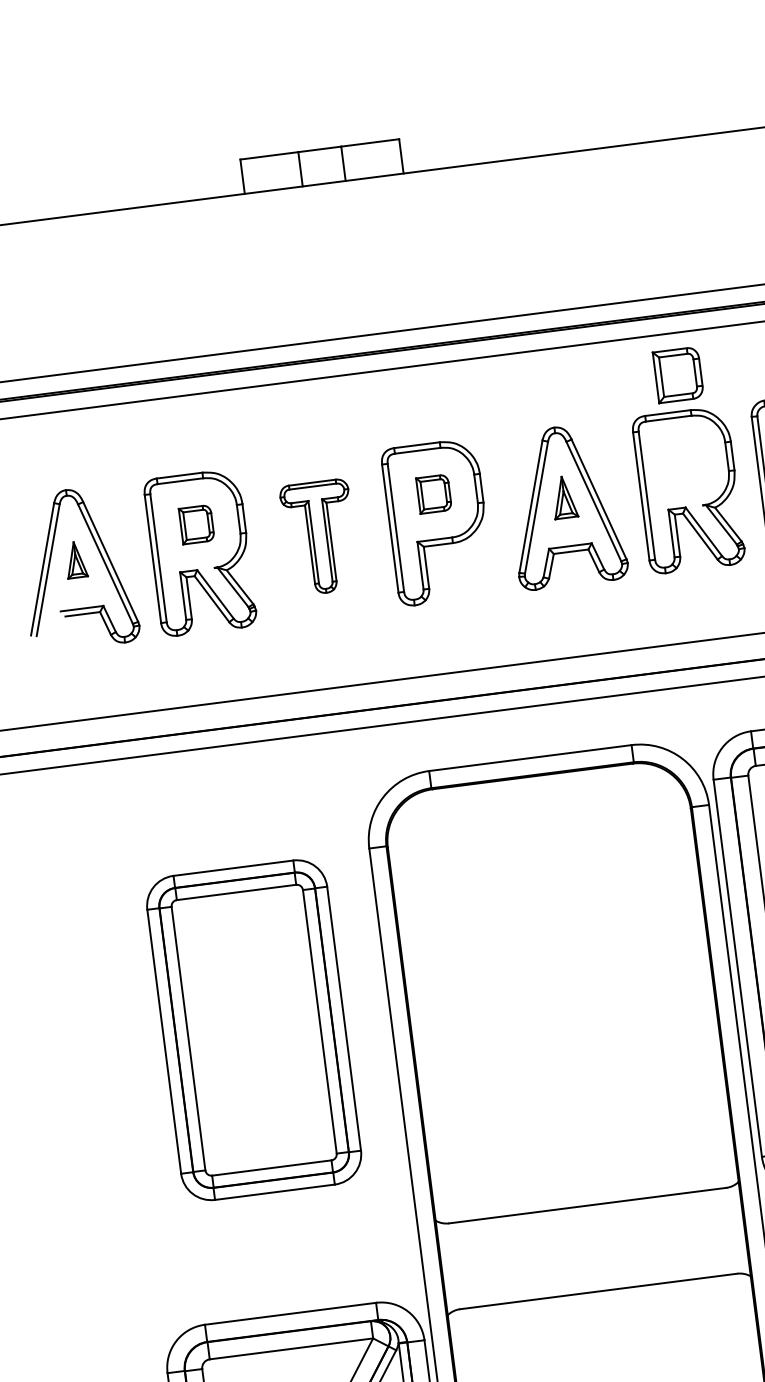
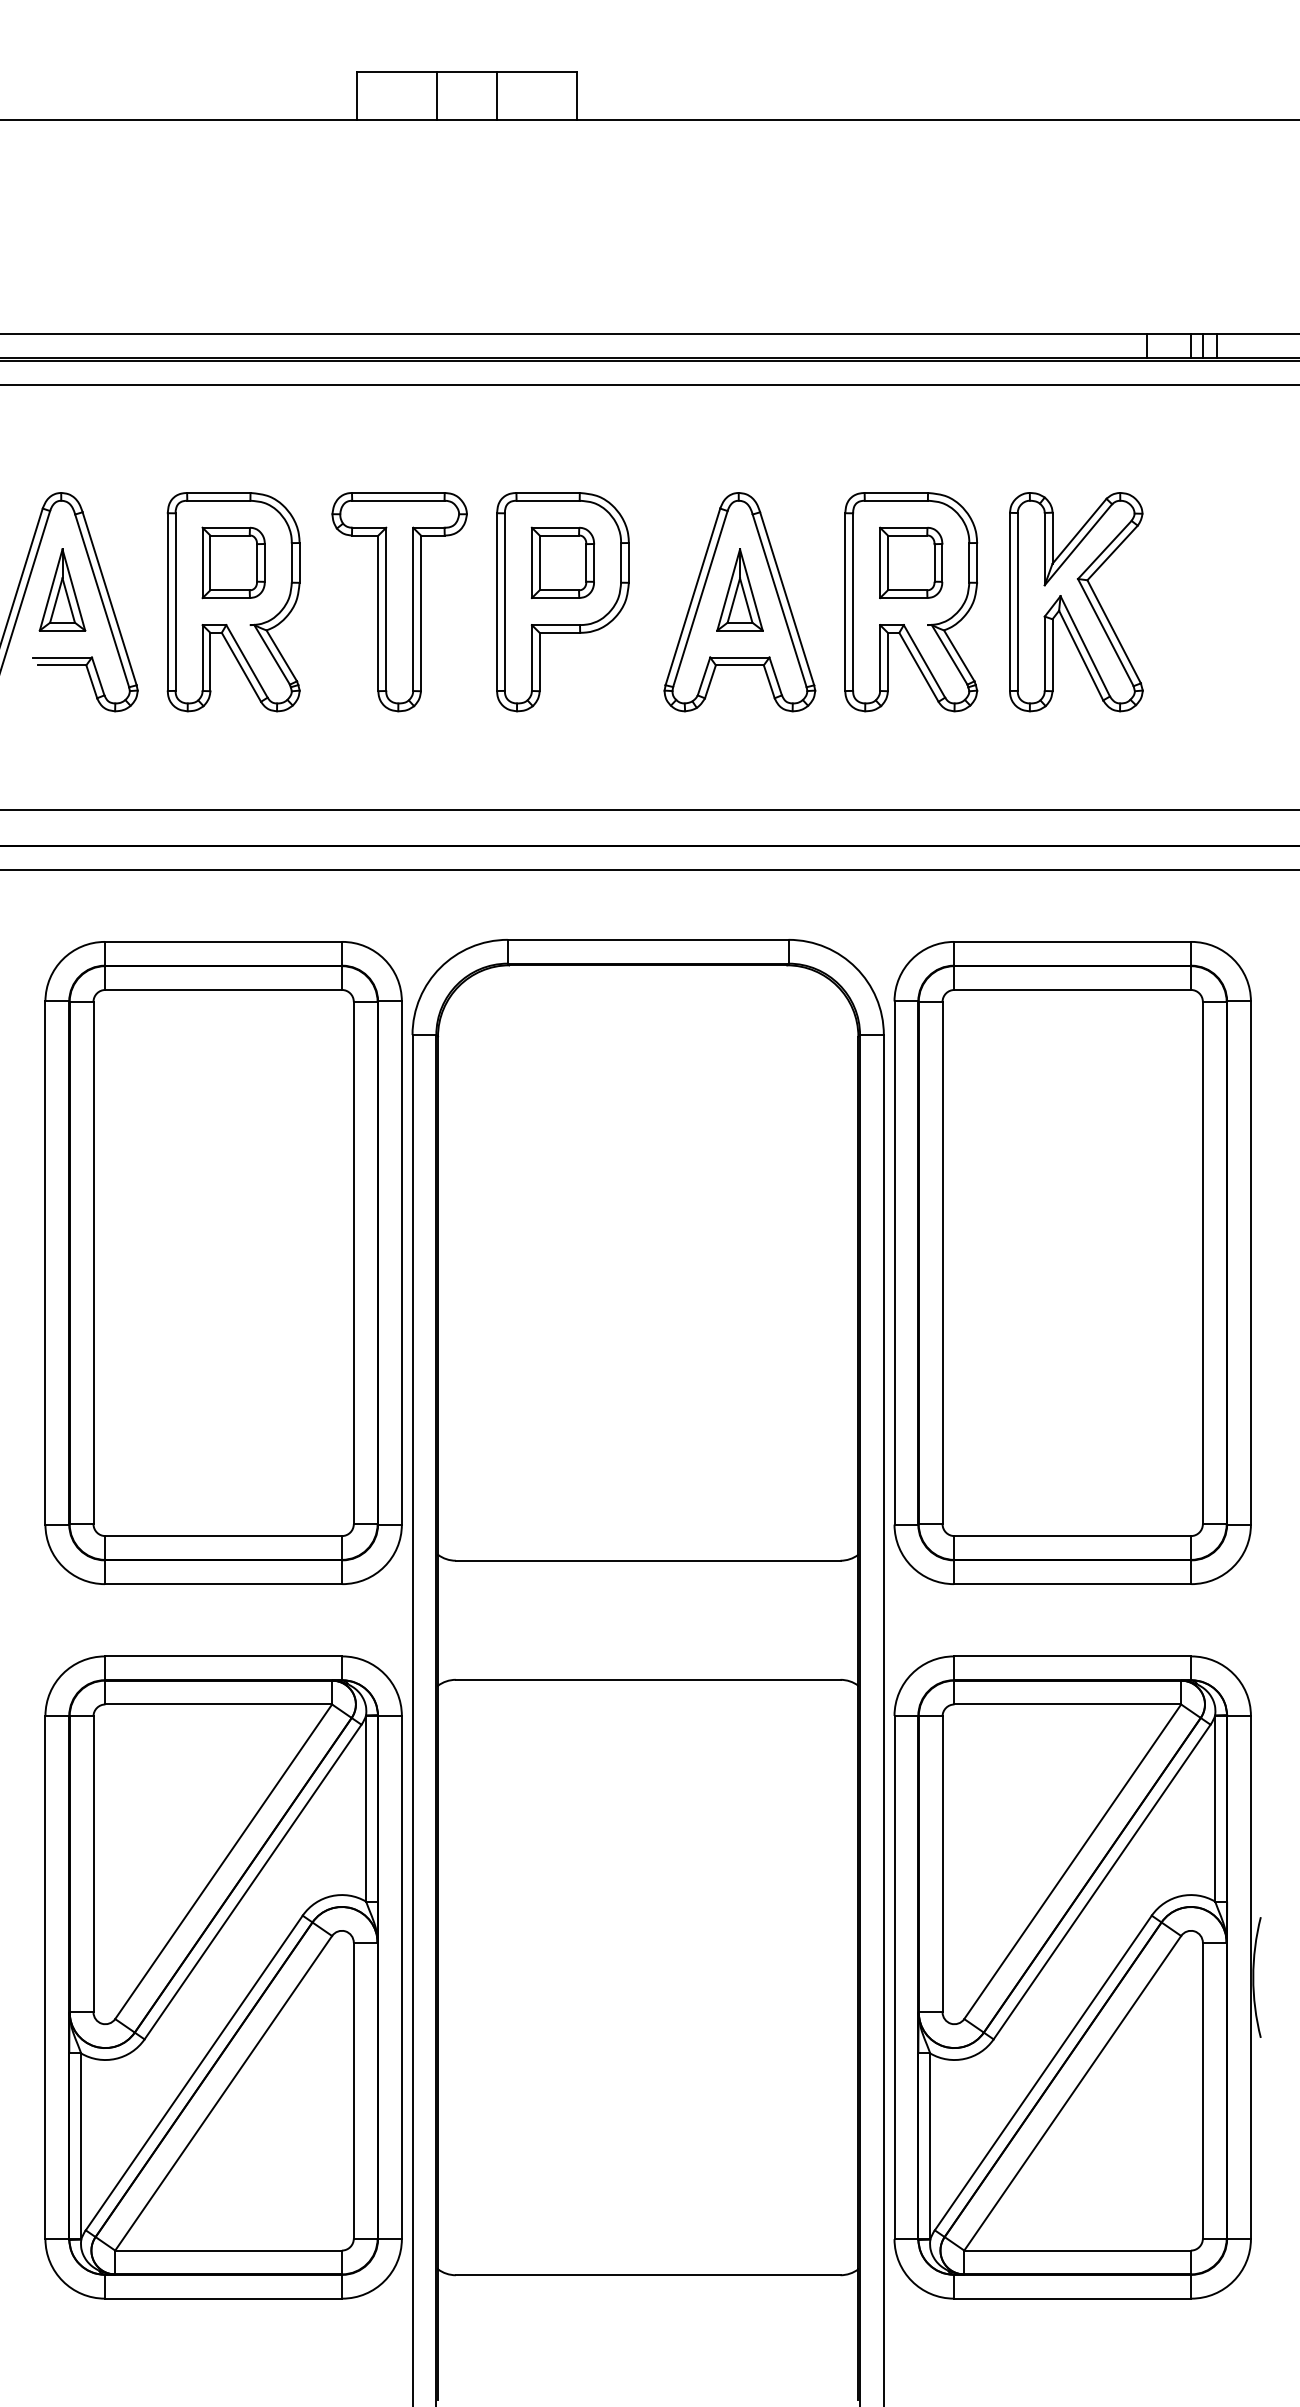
part: (678, 374) -> (911, 562), moved
part: (433, 494) -> (562, 562), size x1.43
part: (563, 497) -> (739, 589), size x1.43
part: (196, 524) -> (233, 562), size x1.43
part: (319, 537) -> (399, 602), size x1.43
part: (75, 559) -> (62, 589), size x1.67
part: (254, 1029) -> (223, 1262), size x1.43

